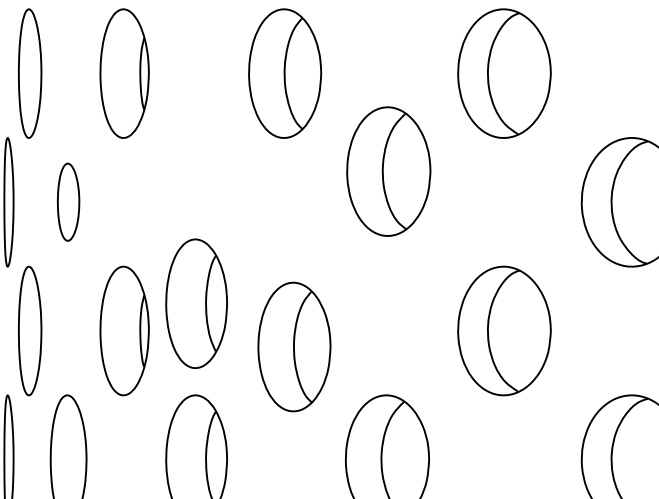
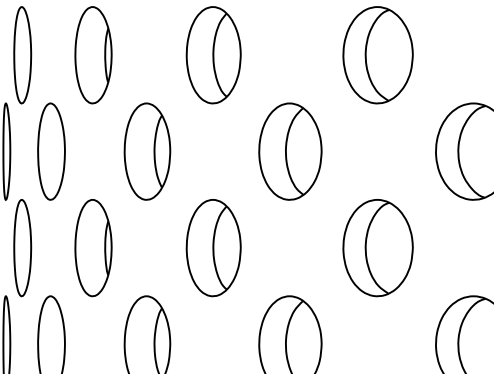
part: (388, 171) -> (290, 151), moved
part: (68, 202) -> (51, 151), size x1.67
part: (196, 303) -> (147, 151), moved
part: (294, 347) -> (213, 248), moved

